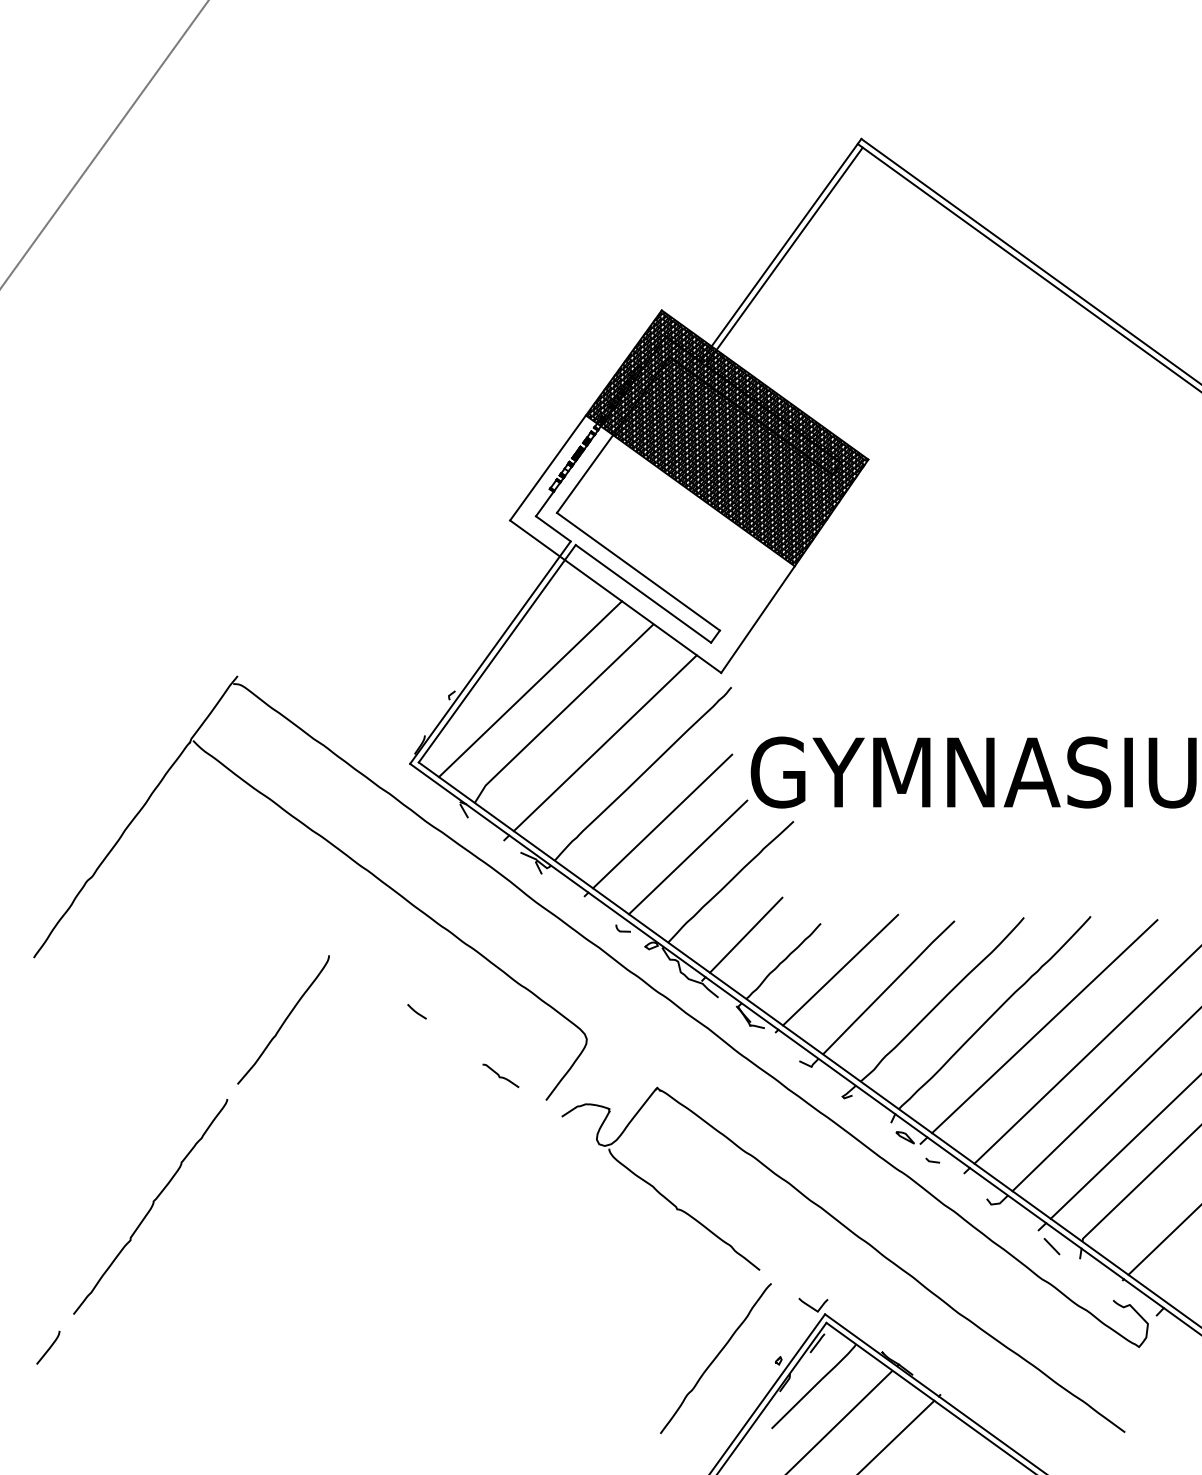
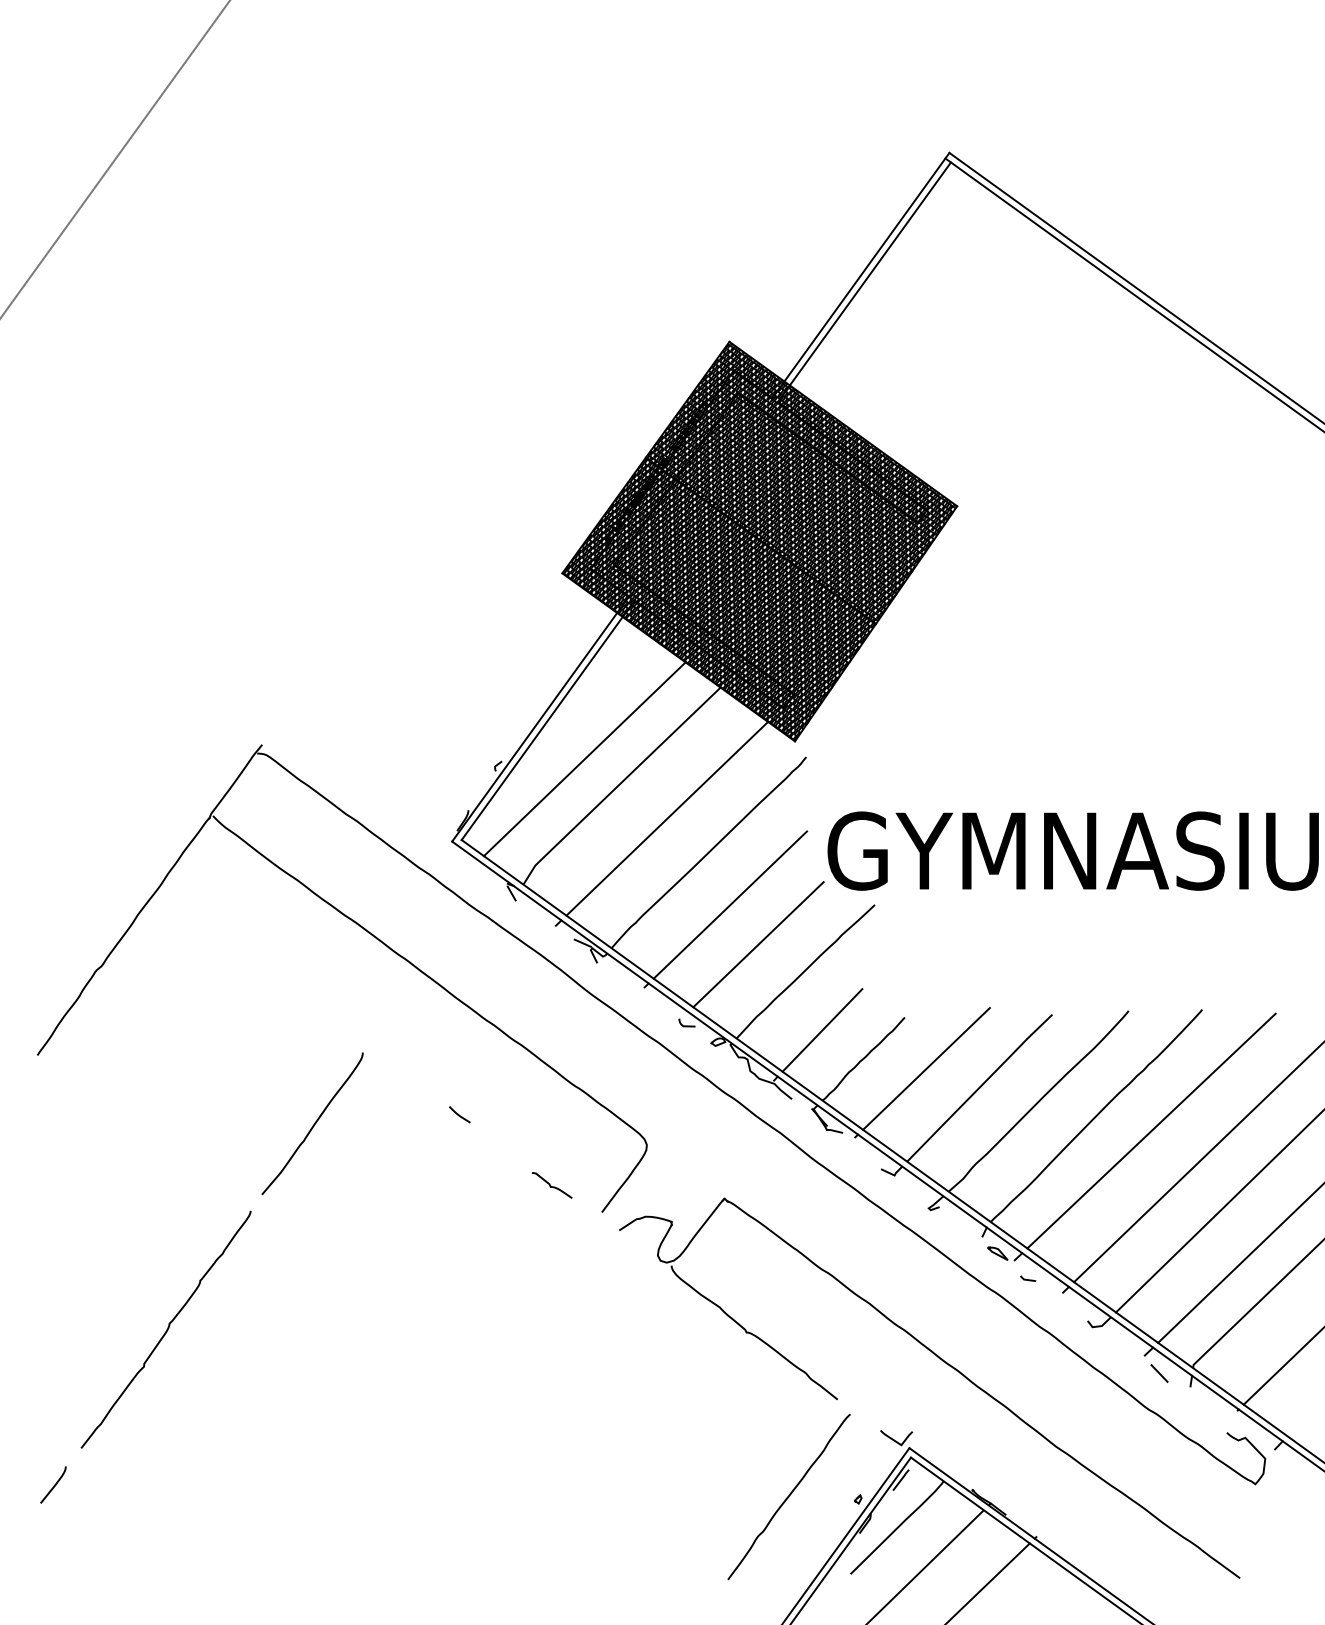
hatch: (652, 544) -> (719, 599), added

